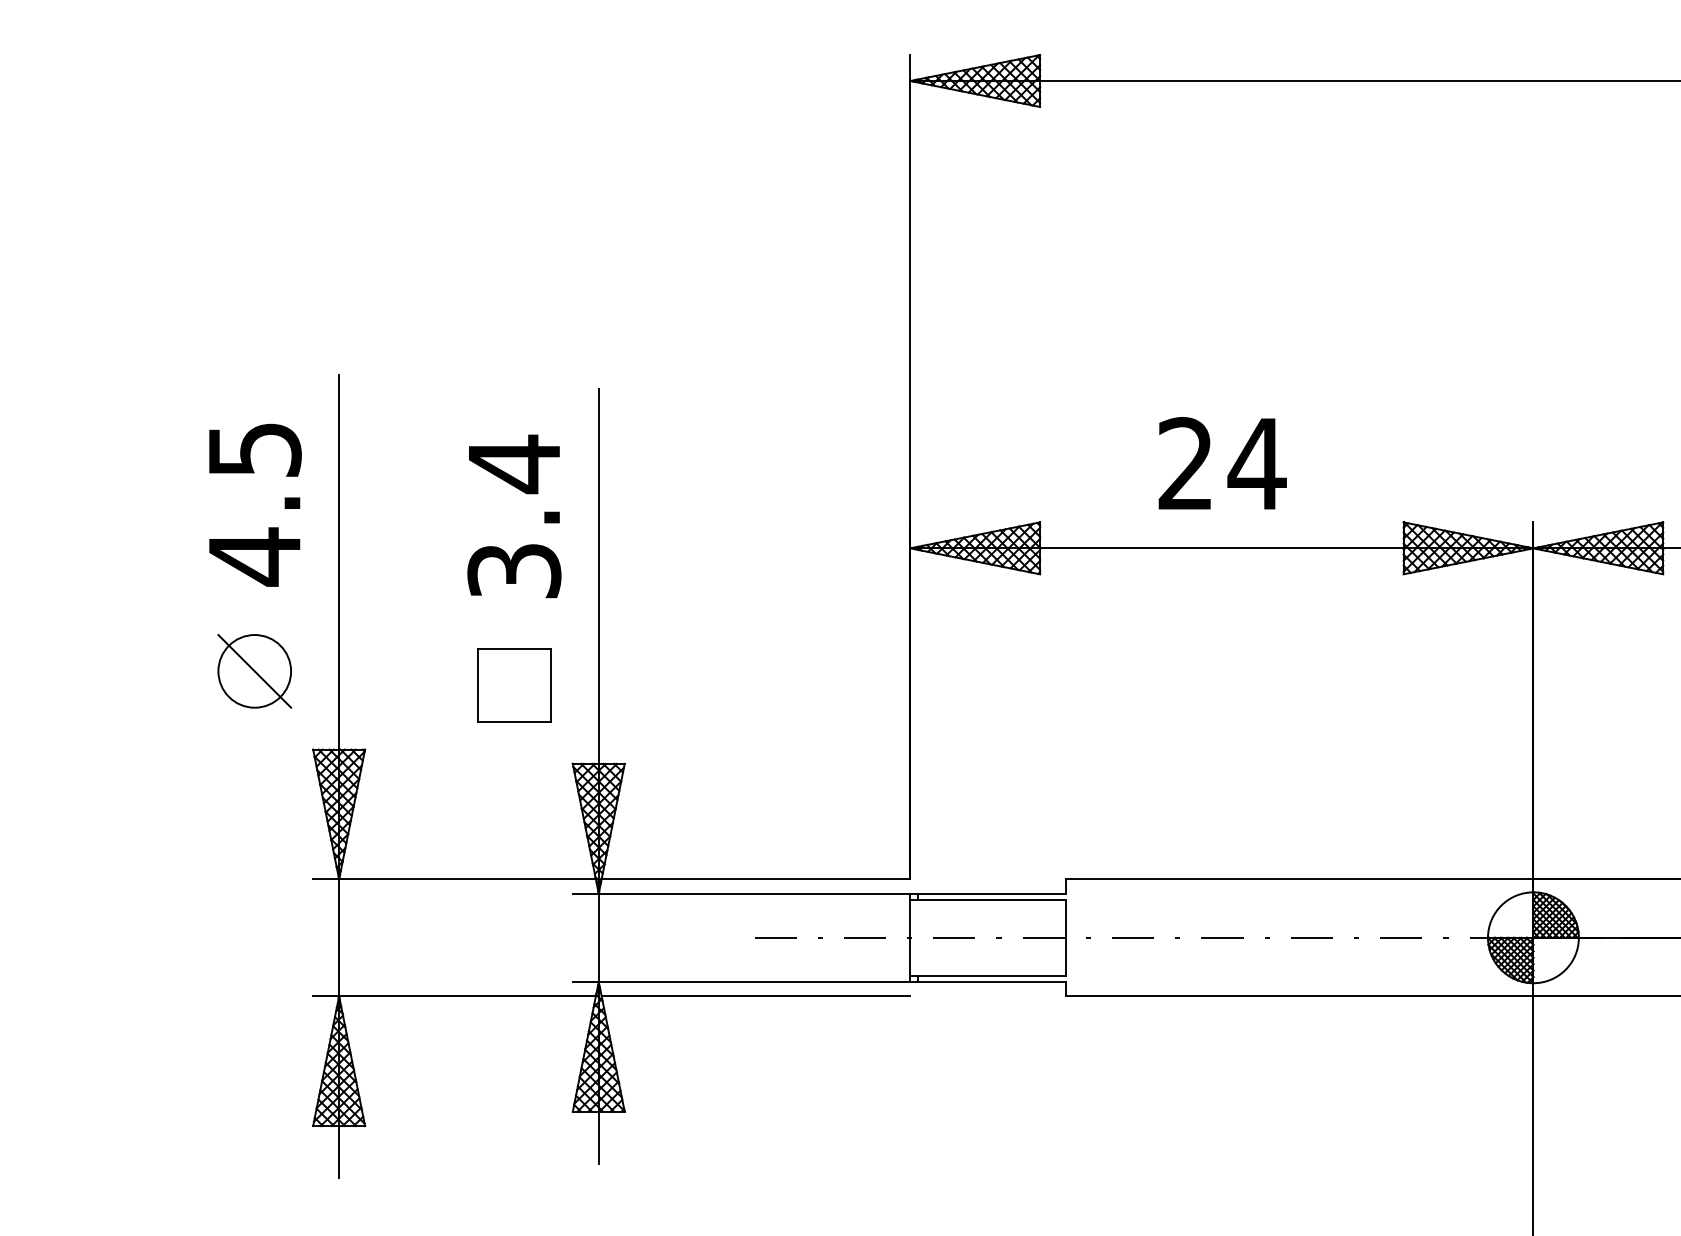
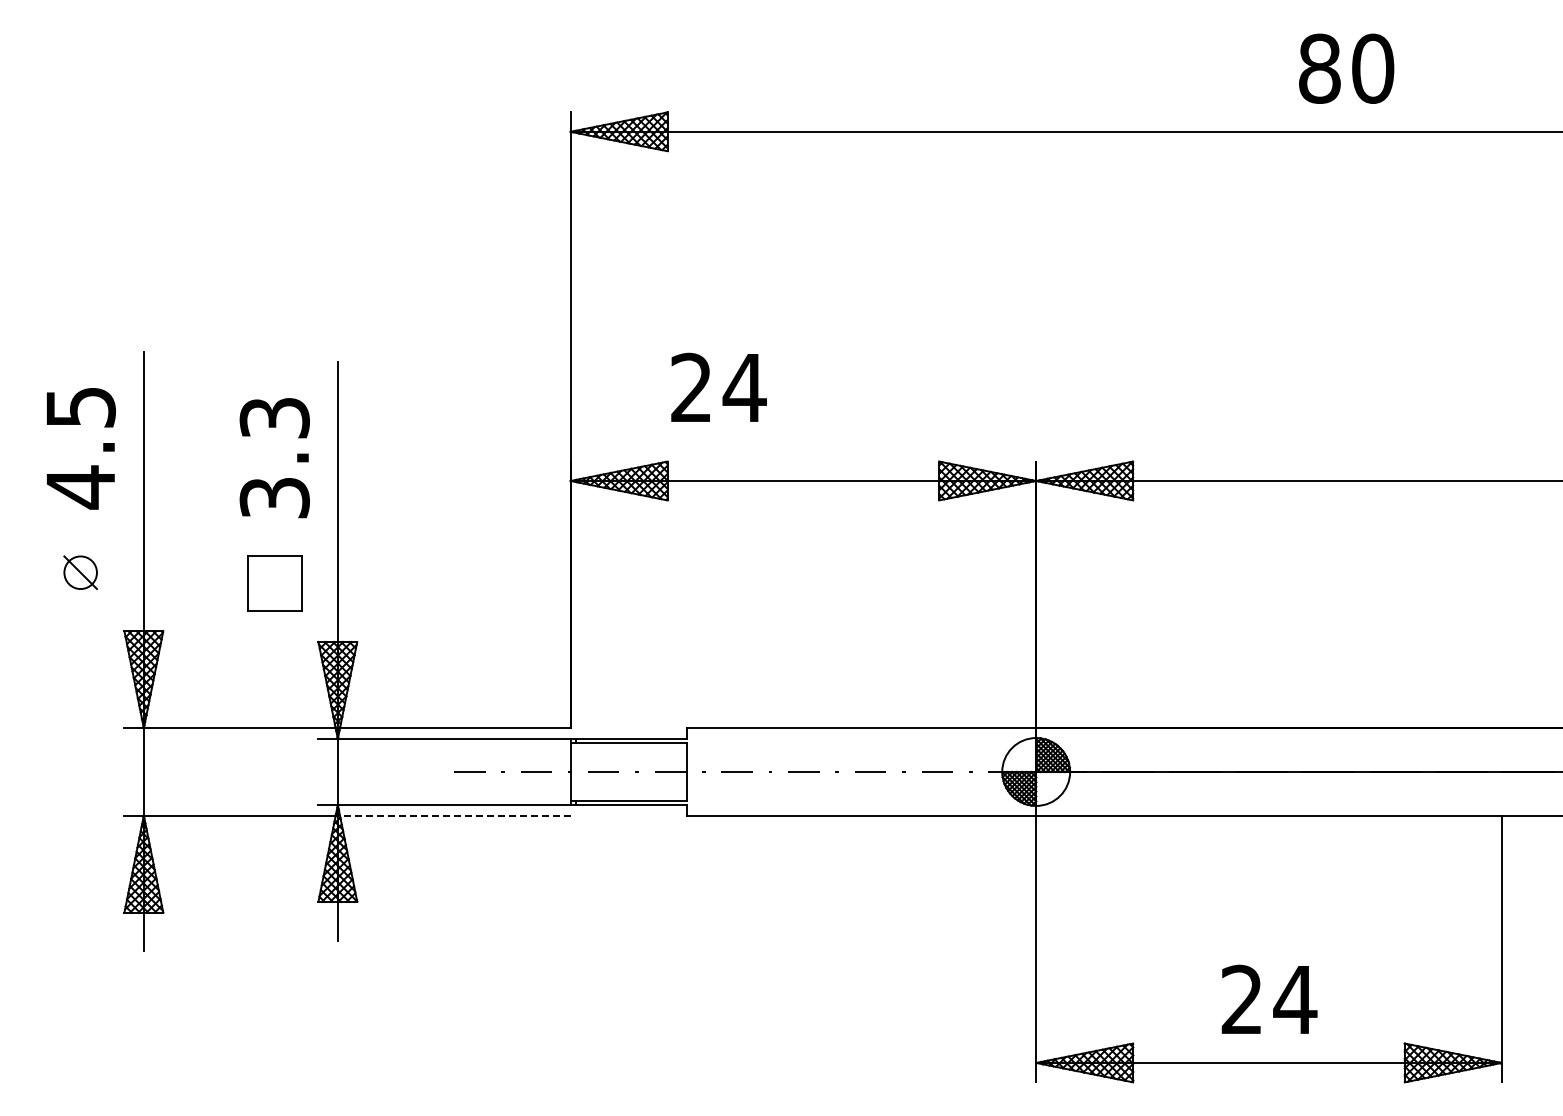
text: (1221, 462) -> (718, 386), moved
text: (513, 464) -> (274, 418), 3.4 -> 3.3
part: (254, 670) -> (80, 572), size x0.6
line: (754, 996) -> (454, 815), solid -> dashed

